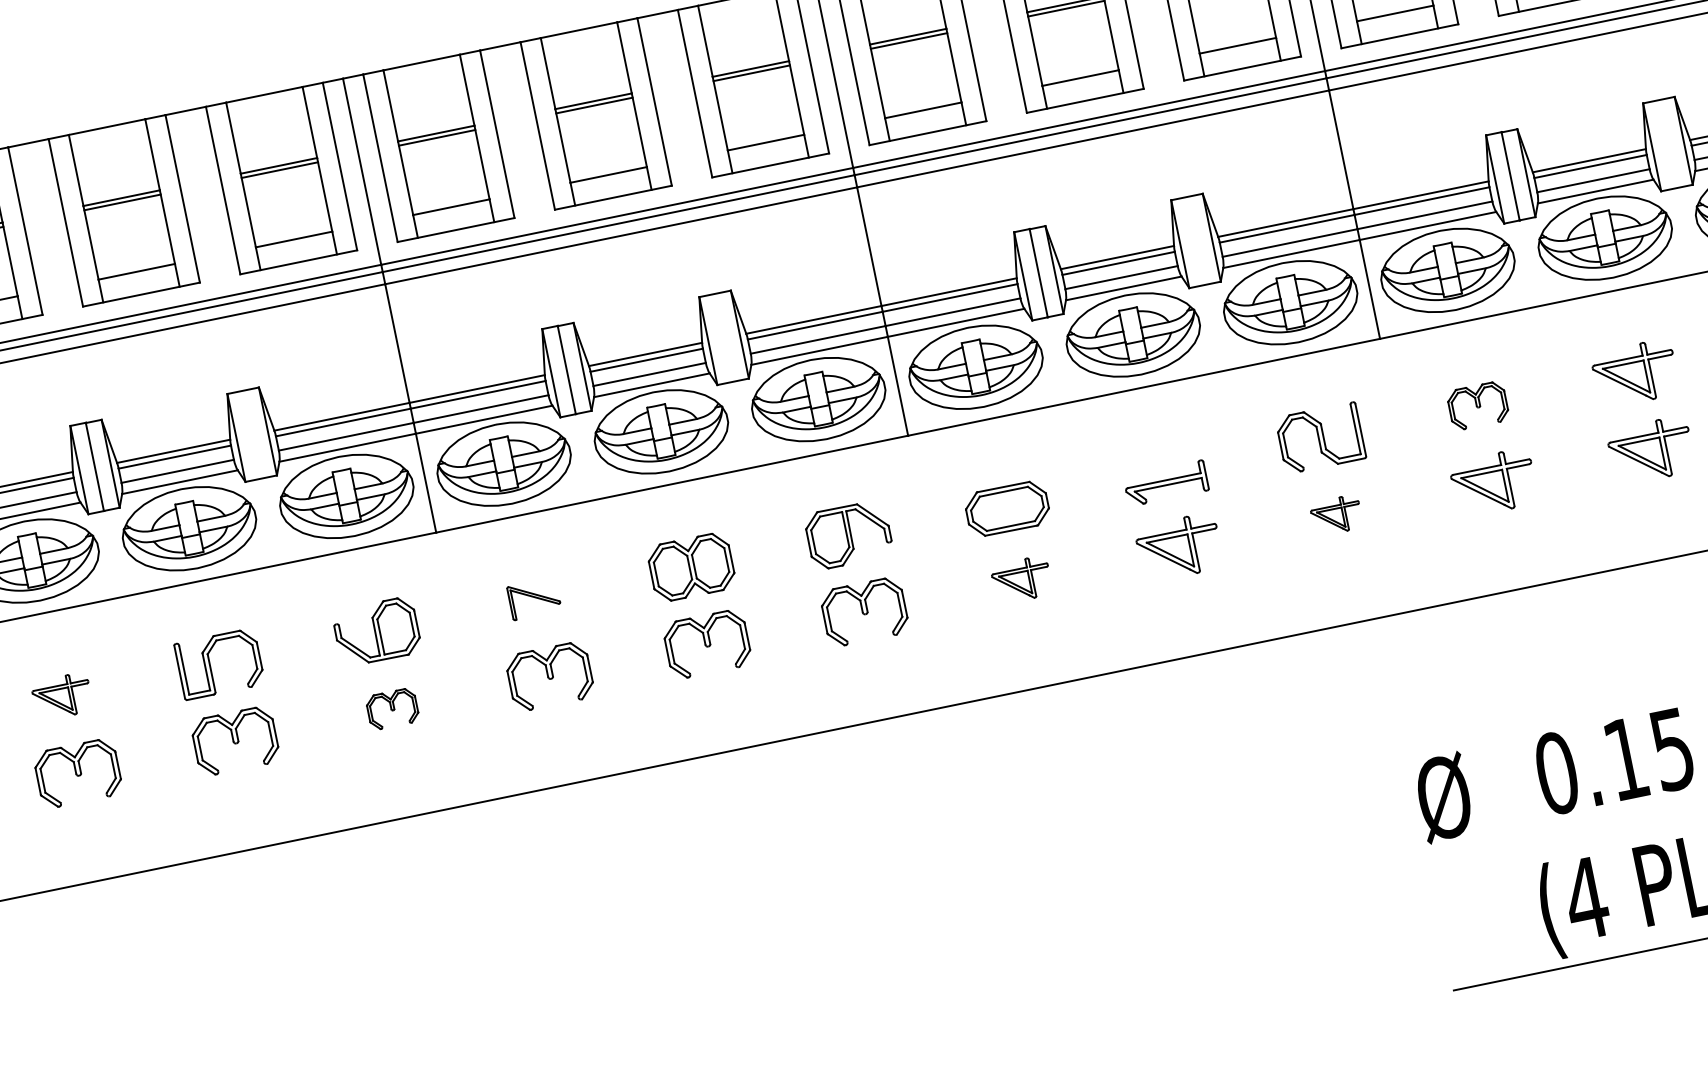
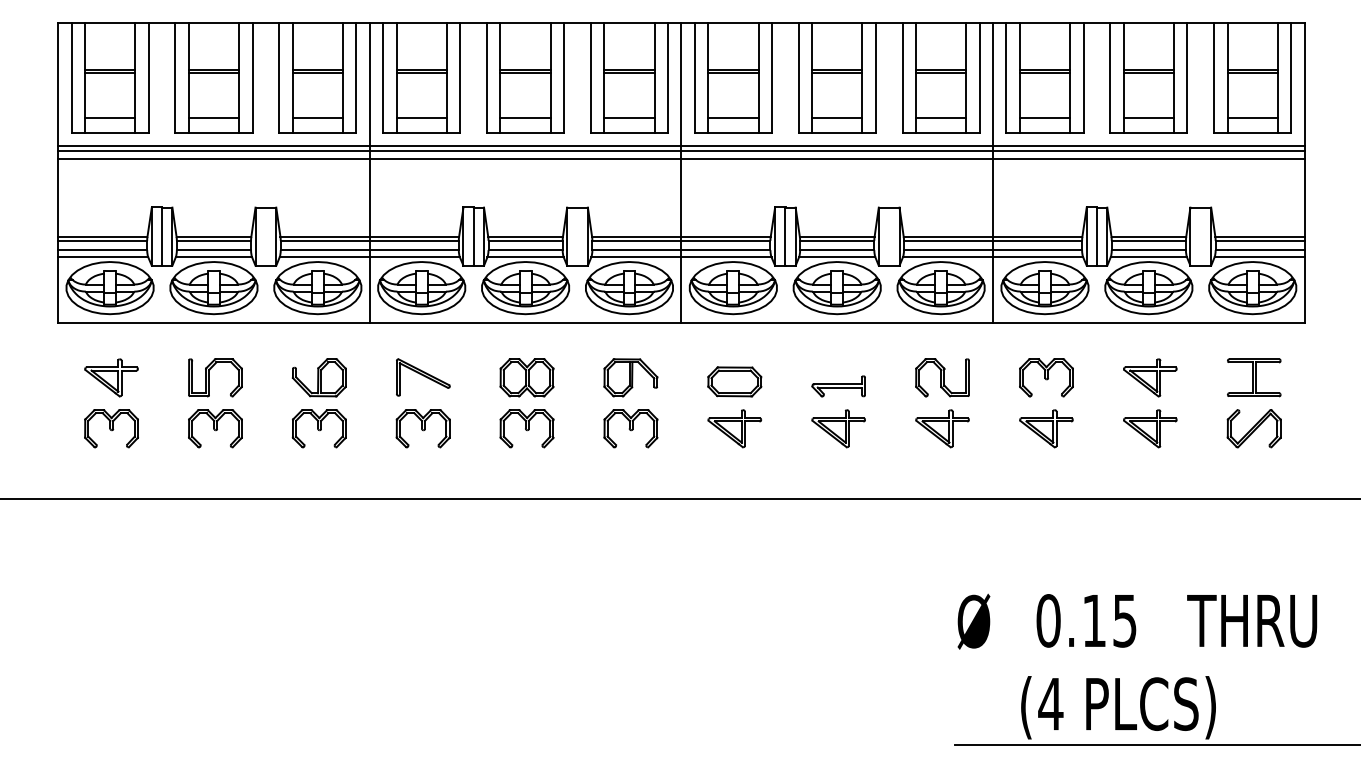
part: (1478, 405) -> (1046, 377), size x1.43
part: (1336, 514) -> (942, 428), size x1.67
part: (1021, 579) -> (734, 428), size x1.43
part: (534, 598) -> (423, 377), size x1.67
part: (62, 695) -> (111, 377), size x1.43
part: (391, 708) -> (318, 428), size x1.67

